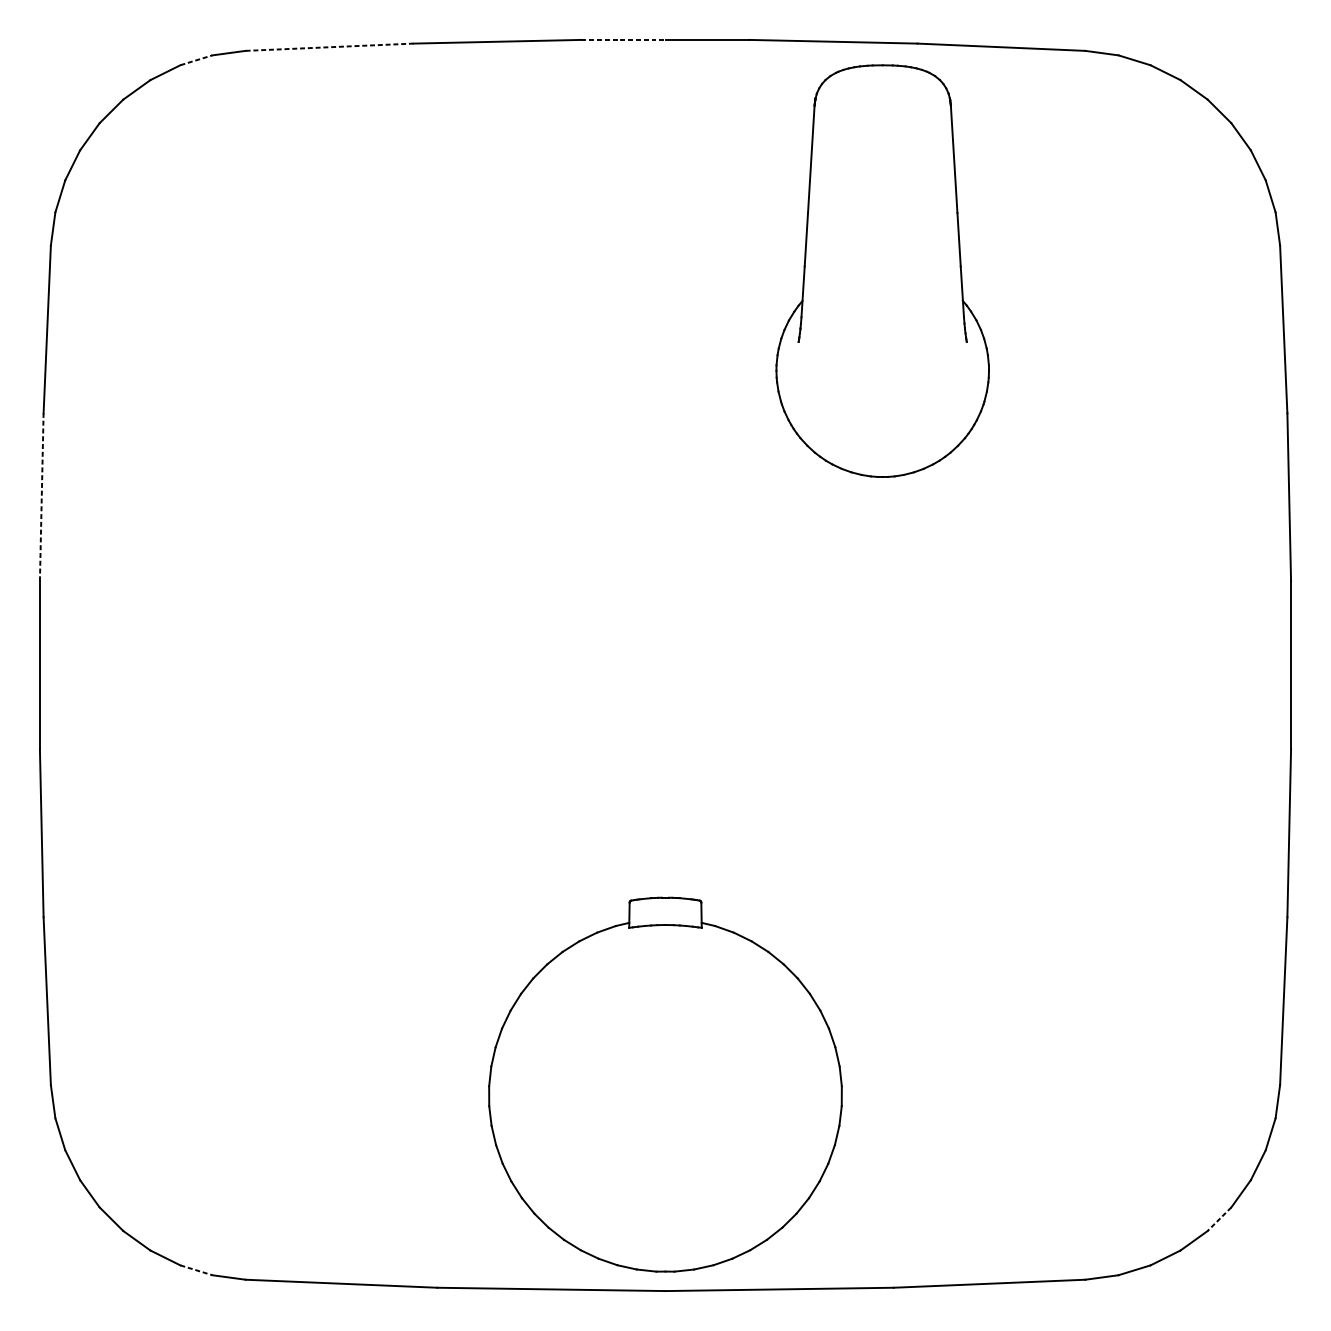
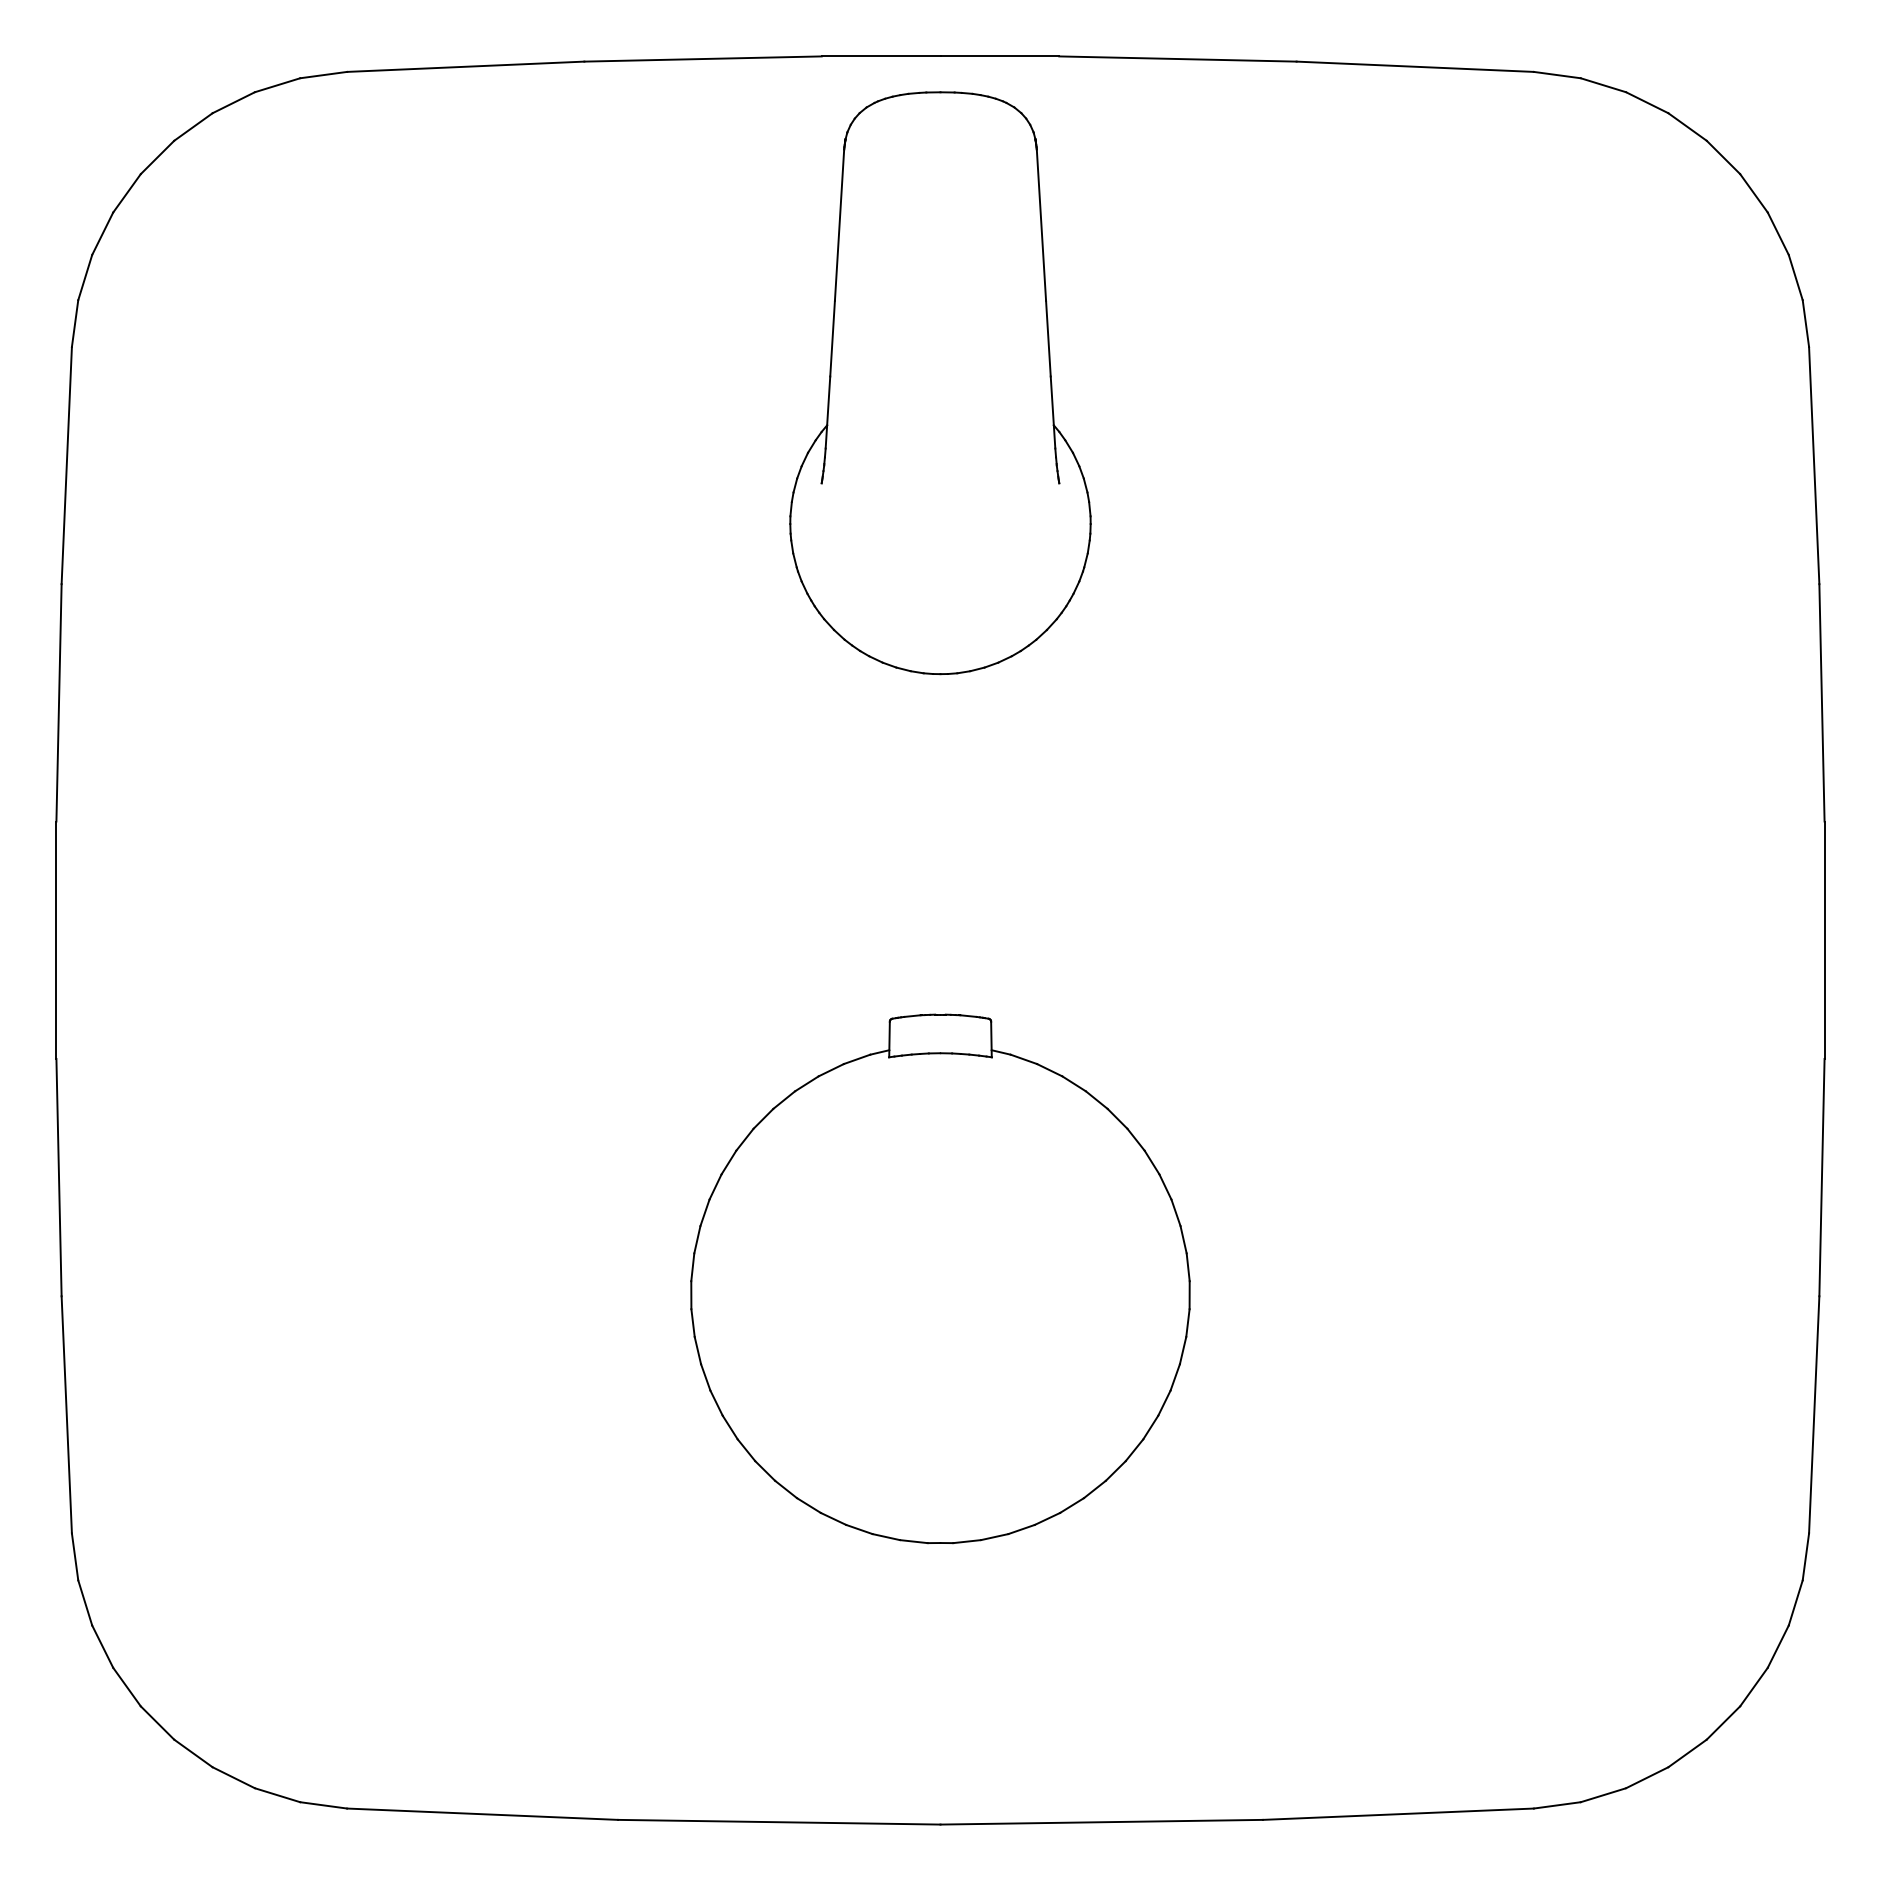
line: (623, 39) -> (881, 56), dashed -> solid
line: (329, 47) -> (465, 66), dashed -> solid
line: (196, 60) -> (277, 85), dashed -> solid
part: (882, 271) -> (940, 383), moved
line: (42, 497) -> (59, 702), dashed -> solid
part: (665, 1084) -> (940, 1278), moved
line: (1219, 1219) -> (1723, 1723), dashed -> solid
line: (196, 1270) -> (277, 1795), dashed -> solid

